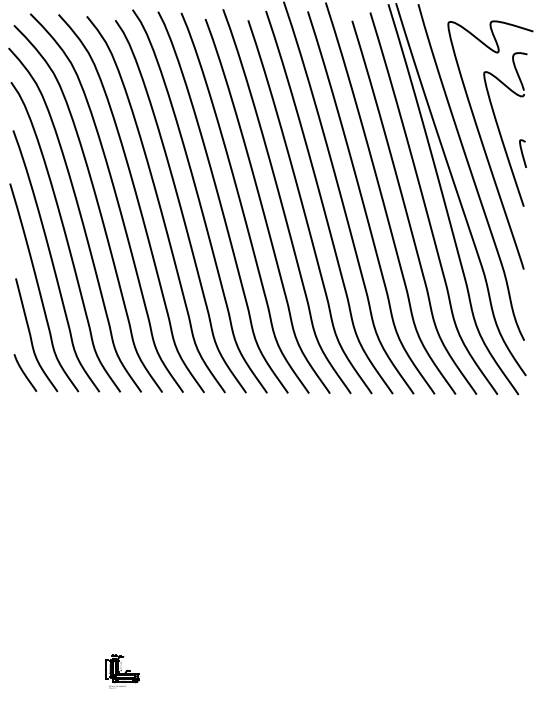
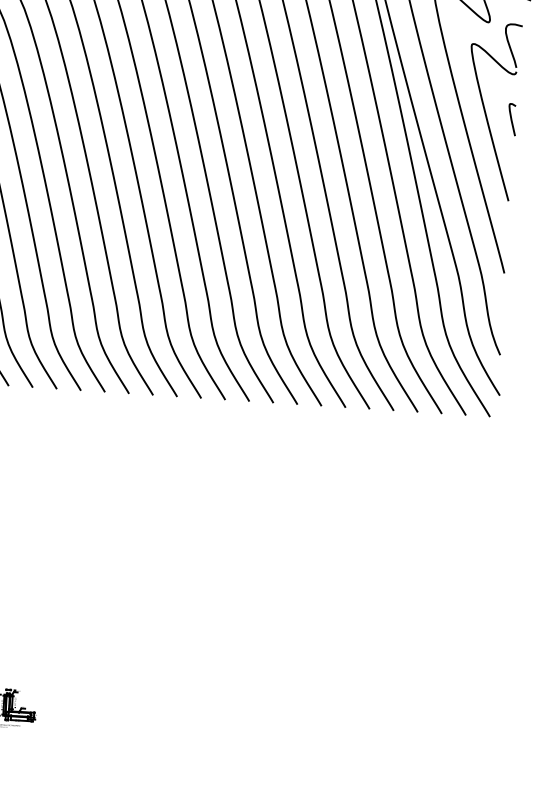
curve: (522, 153) -> (511, 119), moved

